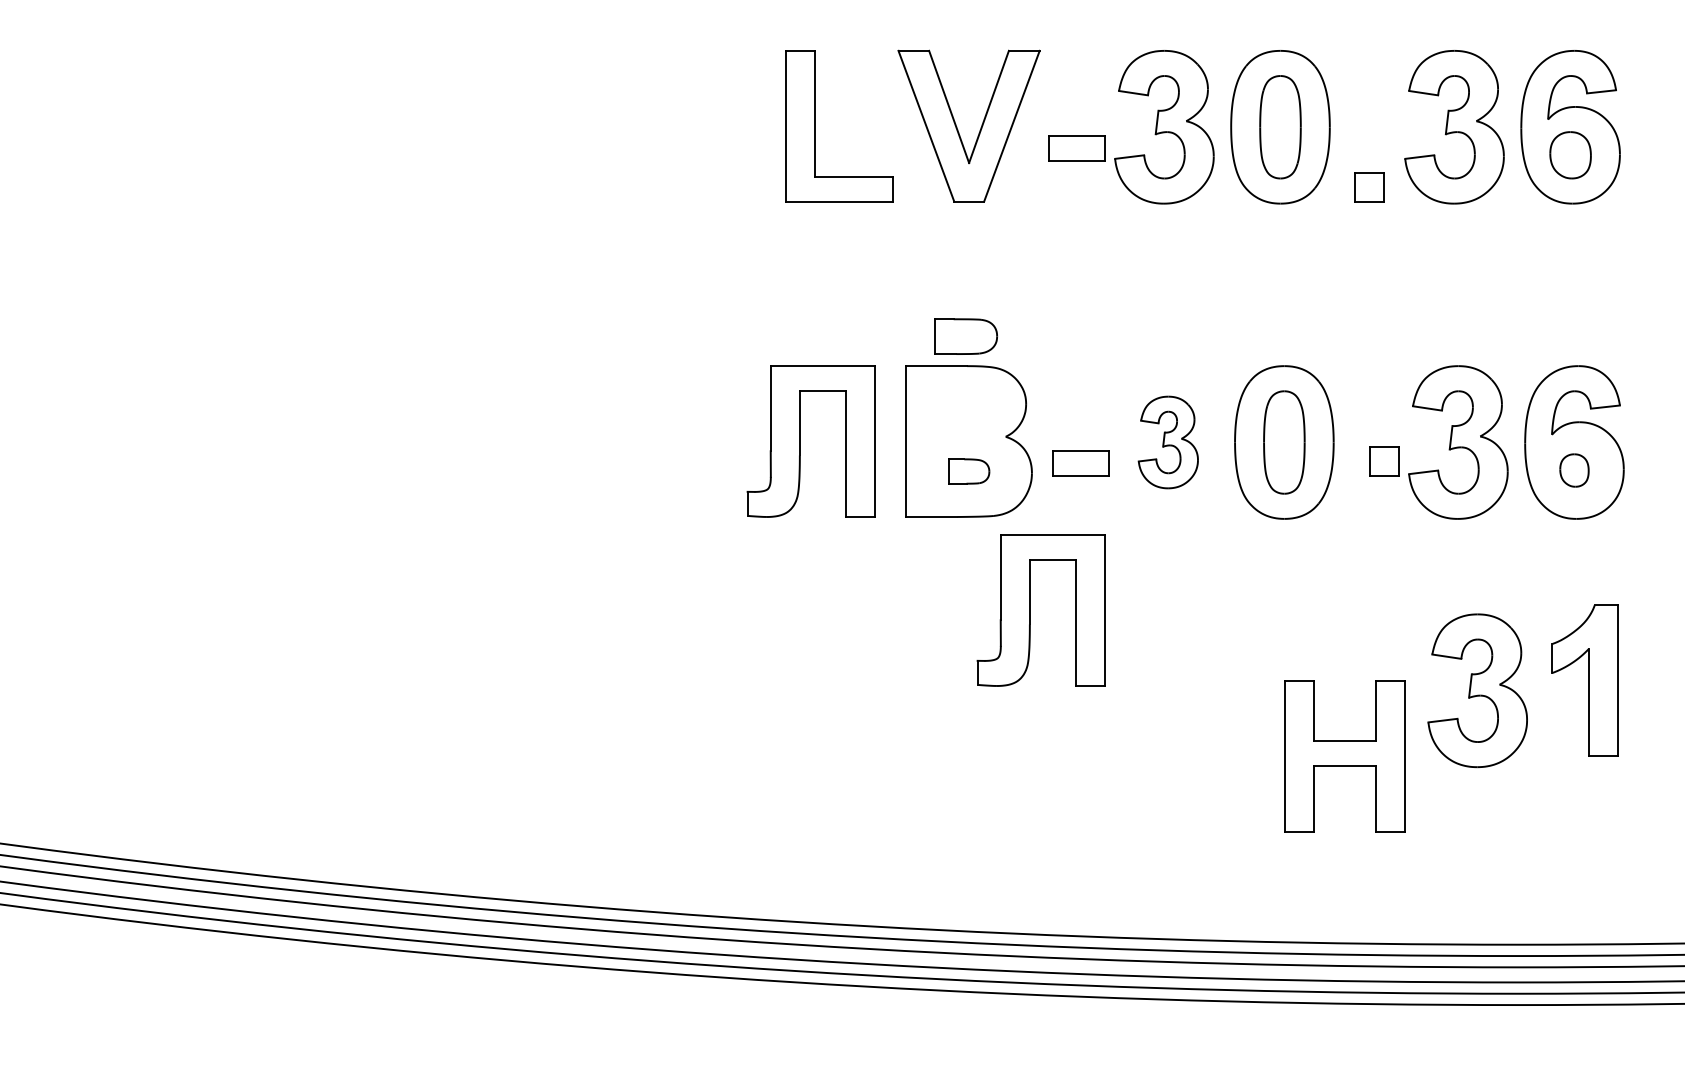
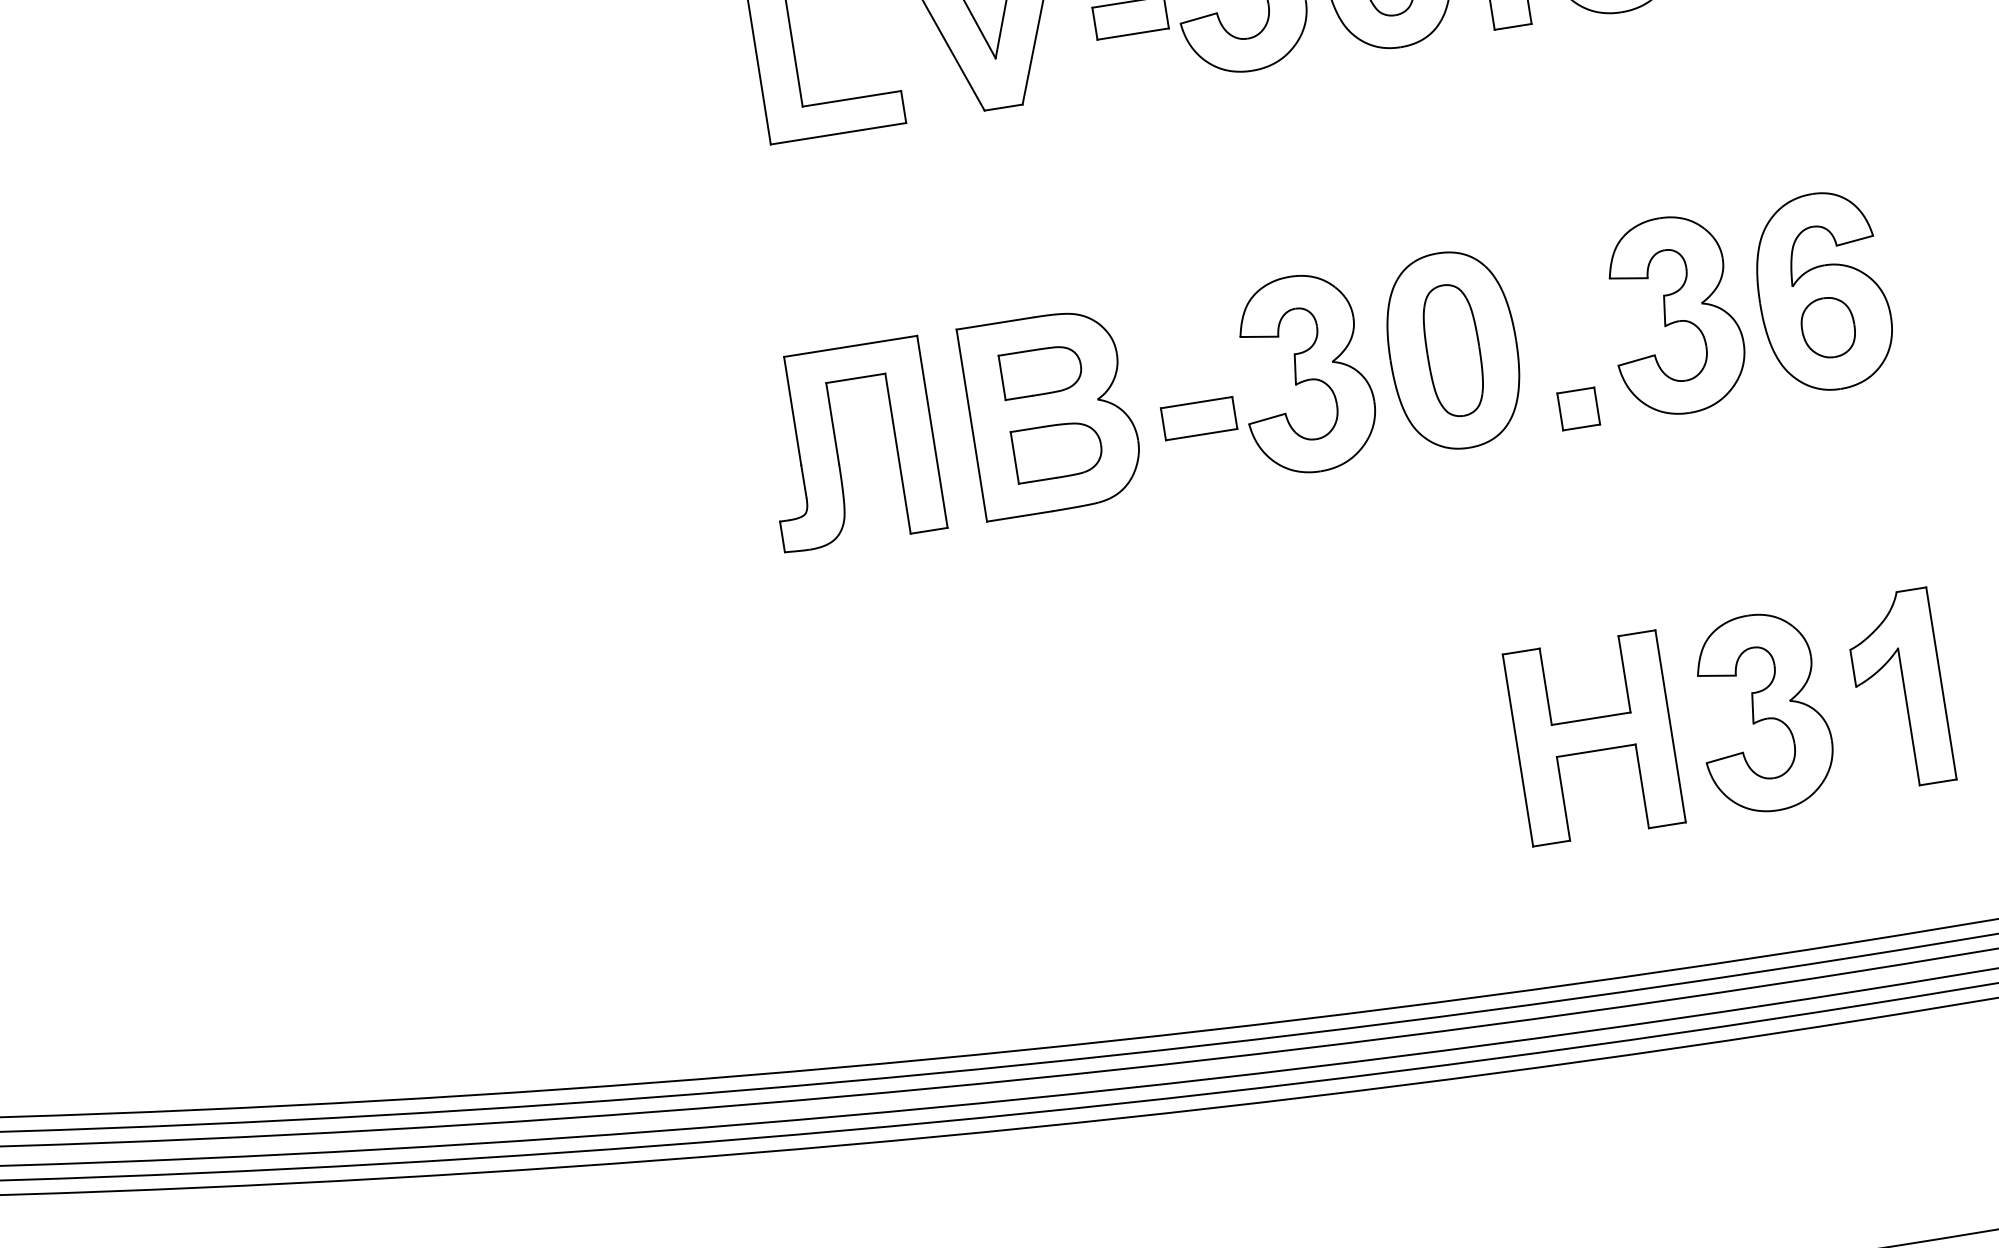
part: (965, 336) -> (1040, 371), moved
part: (1168, 442) -> (1305, 373), size x1.67
part: (1384, 461) -> (1578, 408), moved
part: (1574, 470) -> (1828, 327), size x1.43
part: (968, 471) -> (1057, 451), size x1.67
part: (1030, 610) -> (1164, 615), removed
part: (1584, 680) -> (1898, 689), moved
part: (1477, 690) -> (1762, 712), moved

